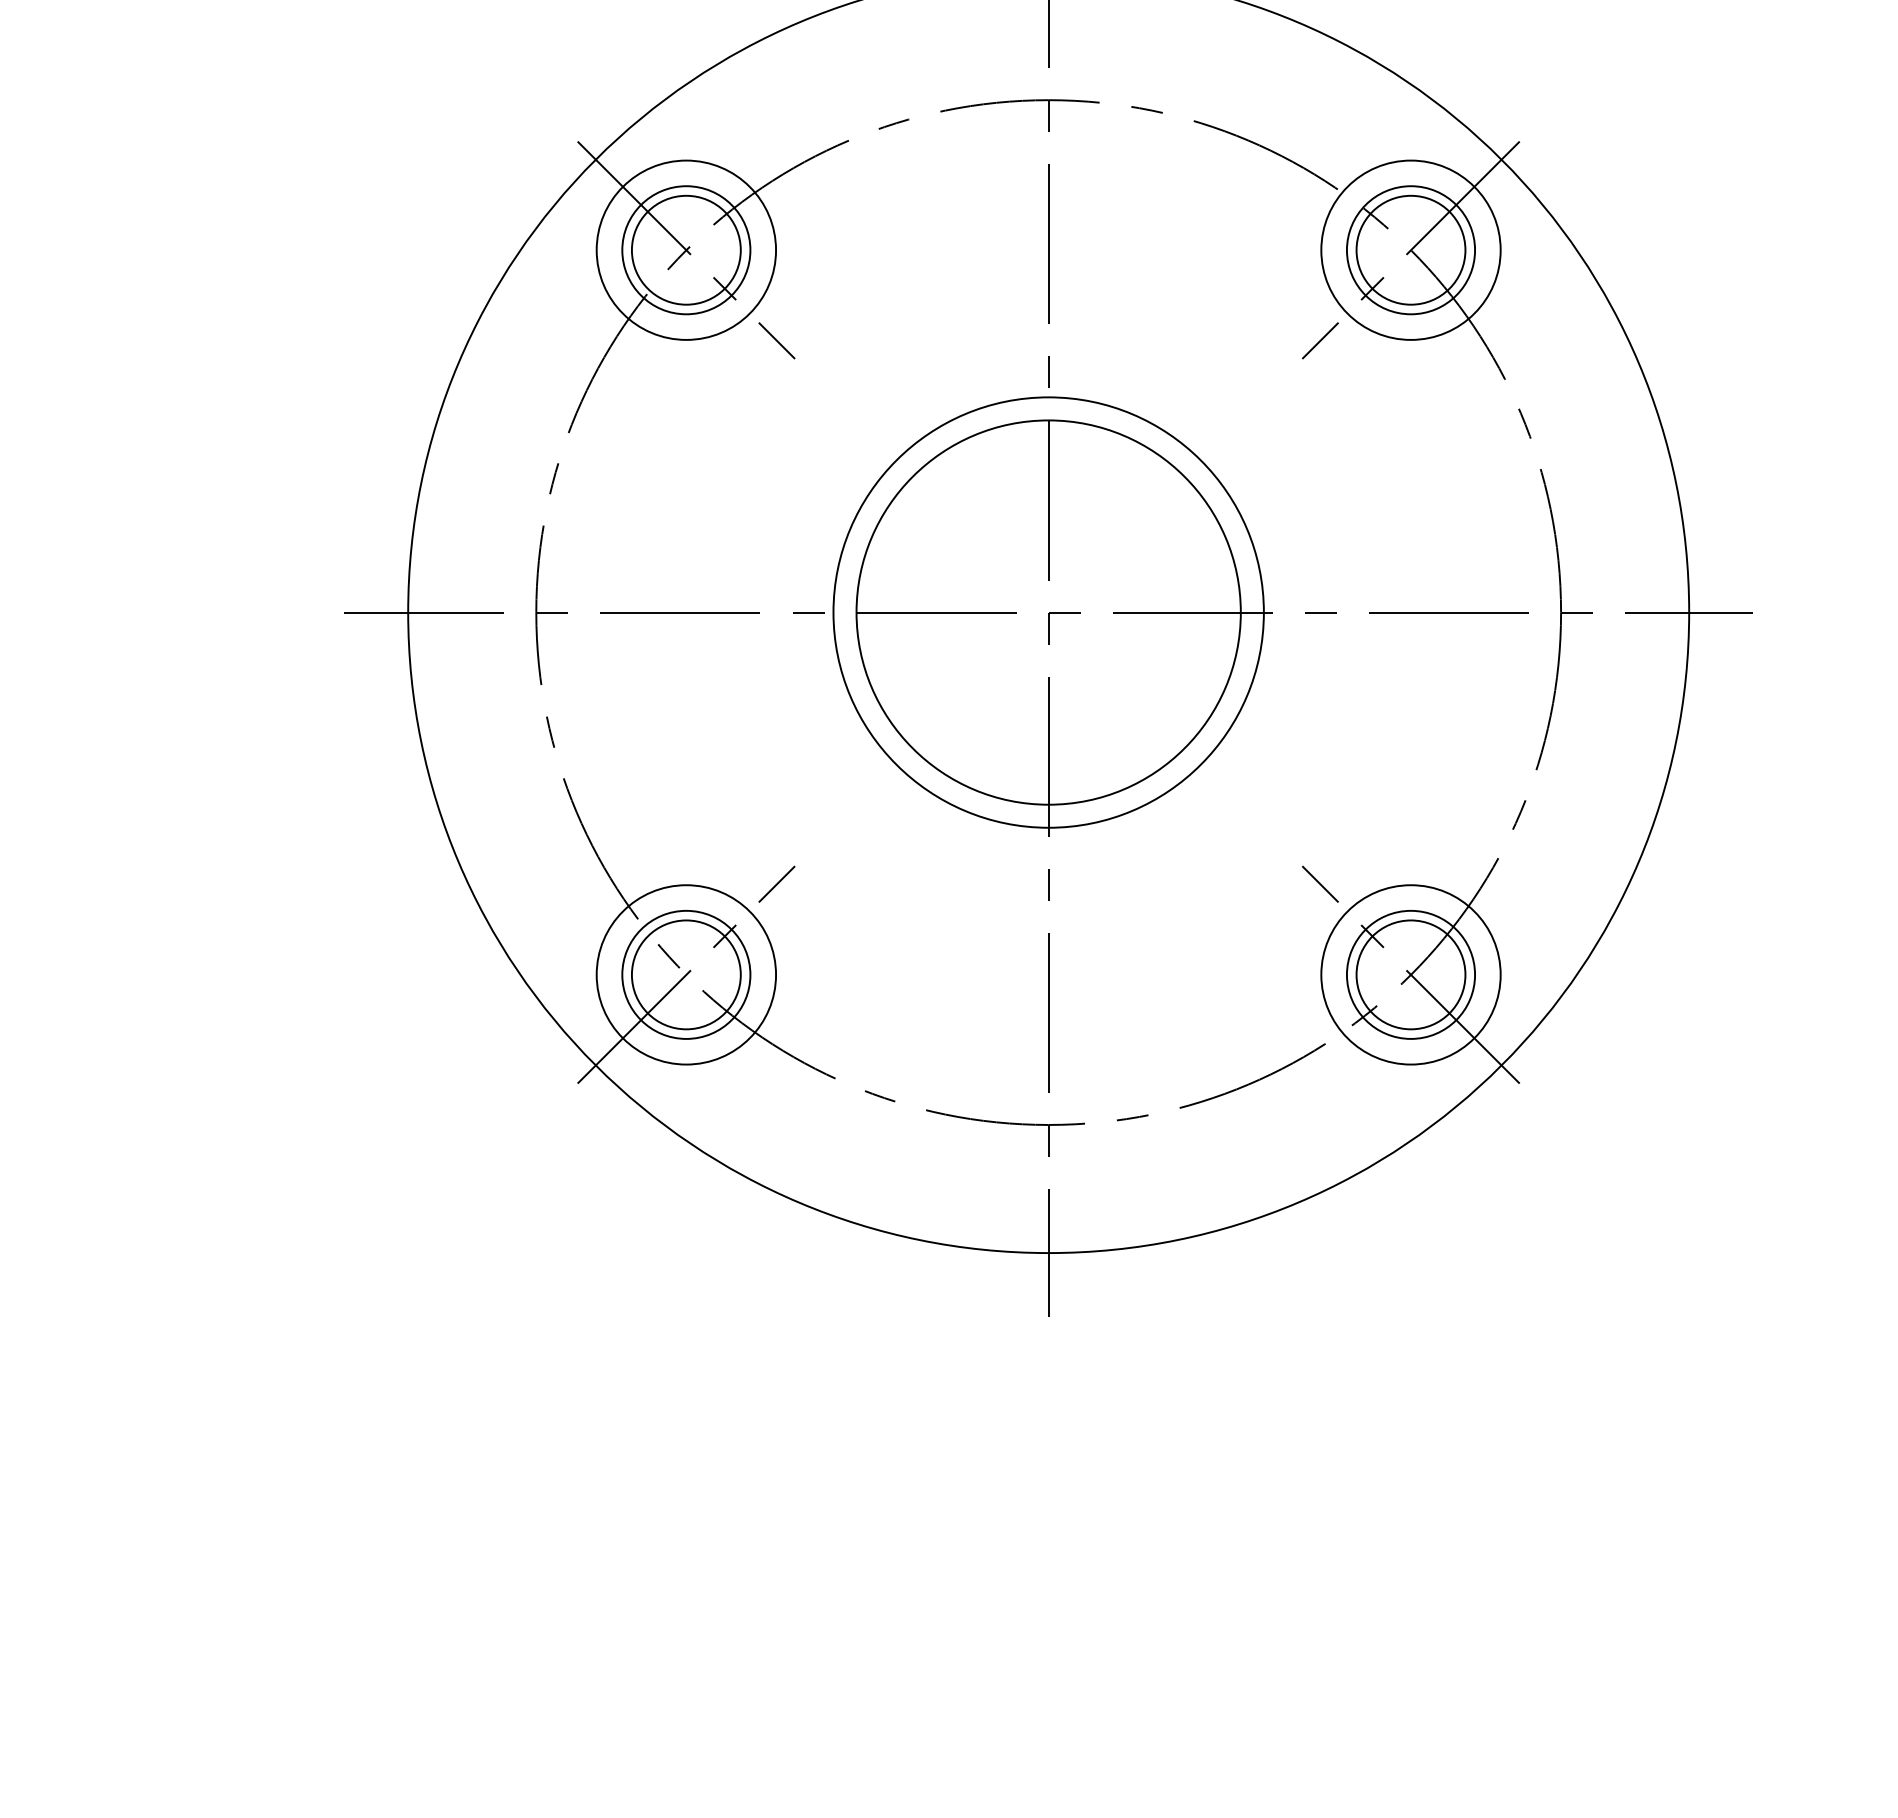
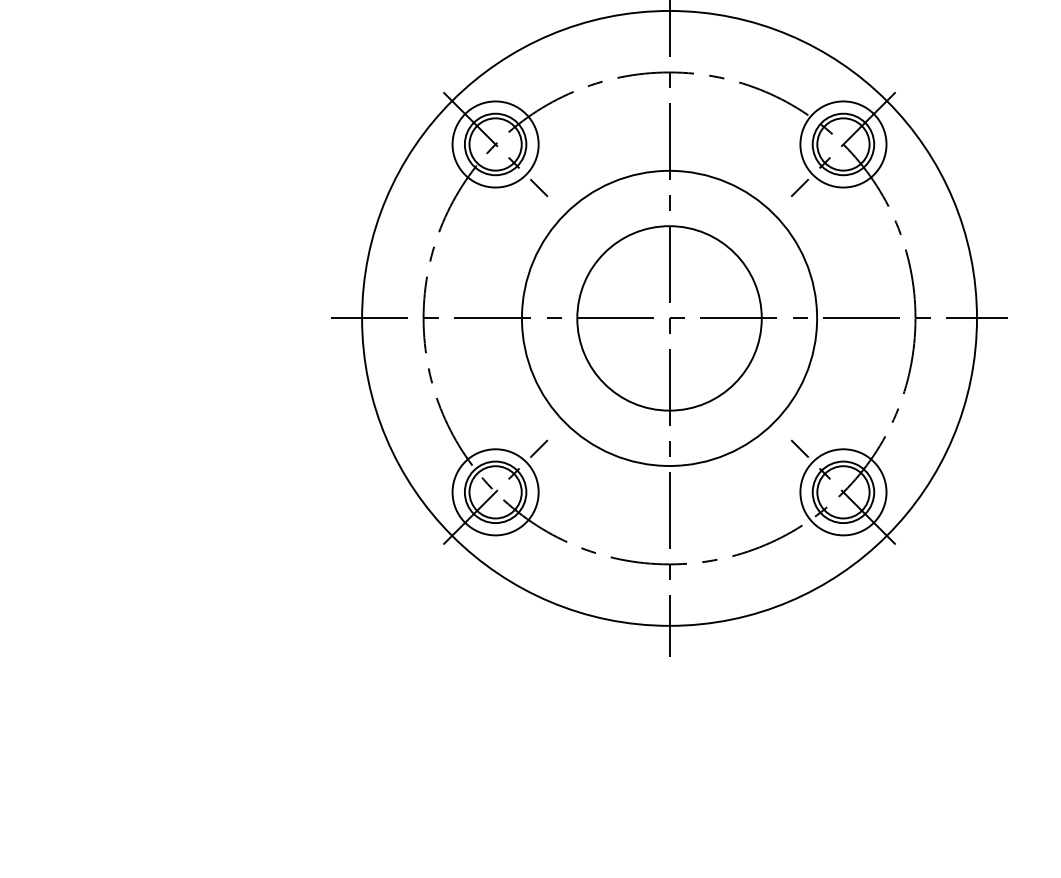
circle: (1048, 610) -> (669, 317), size x1.43

